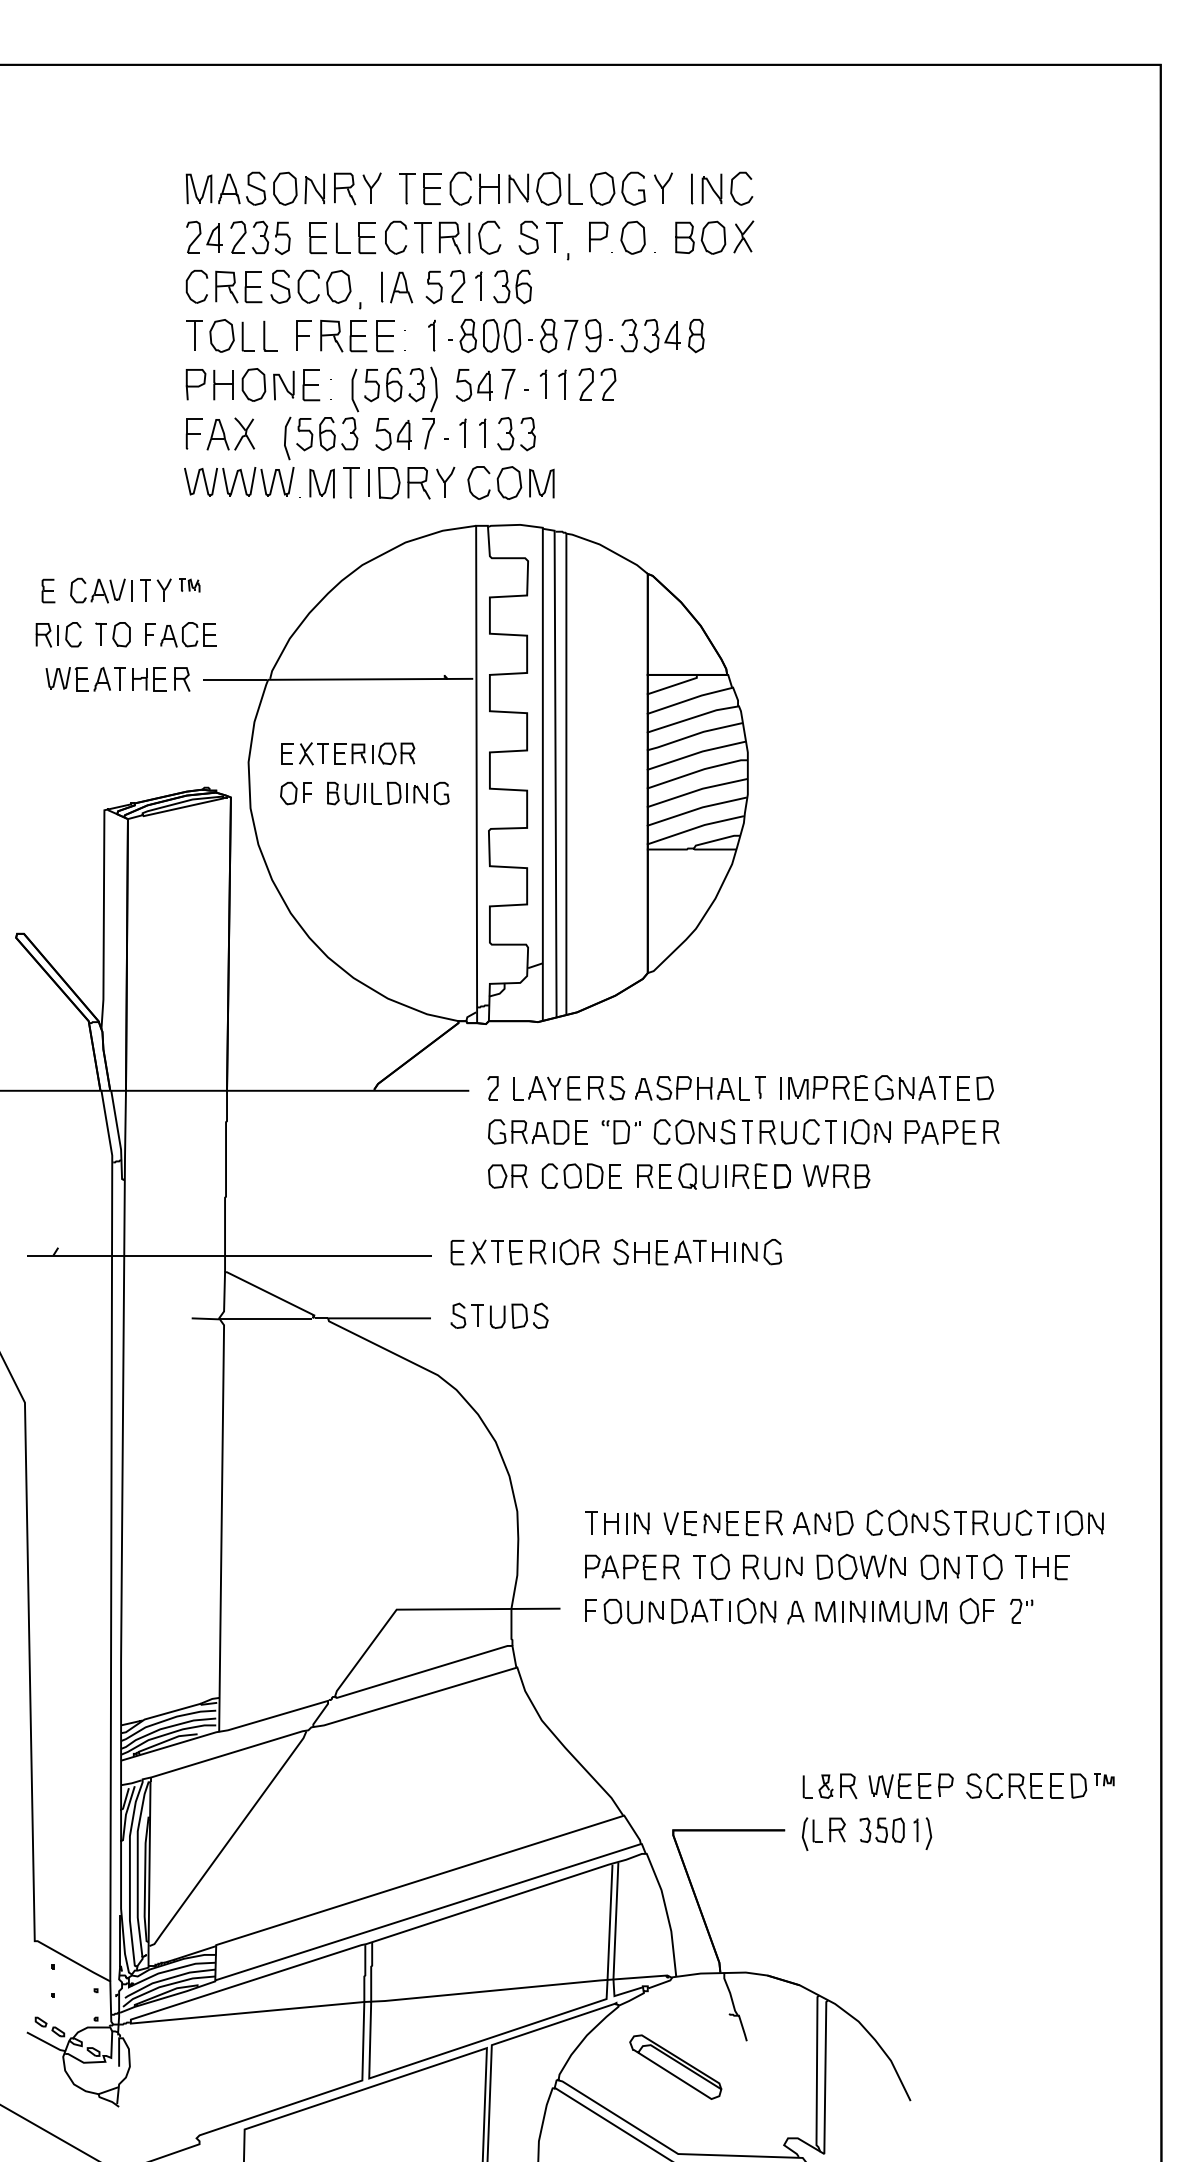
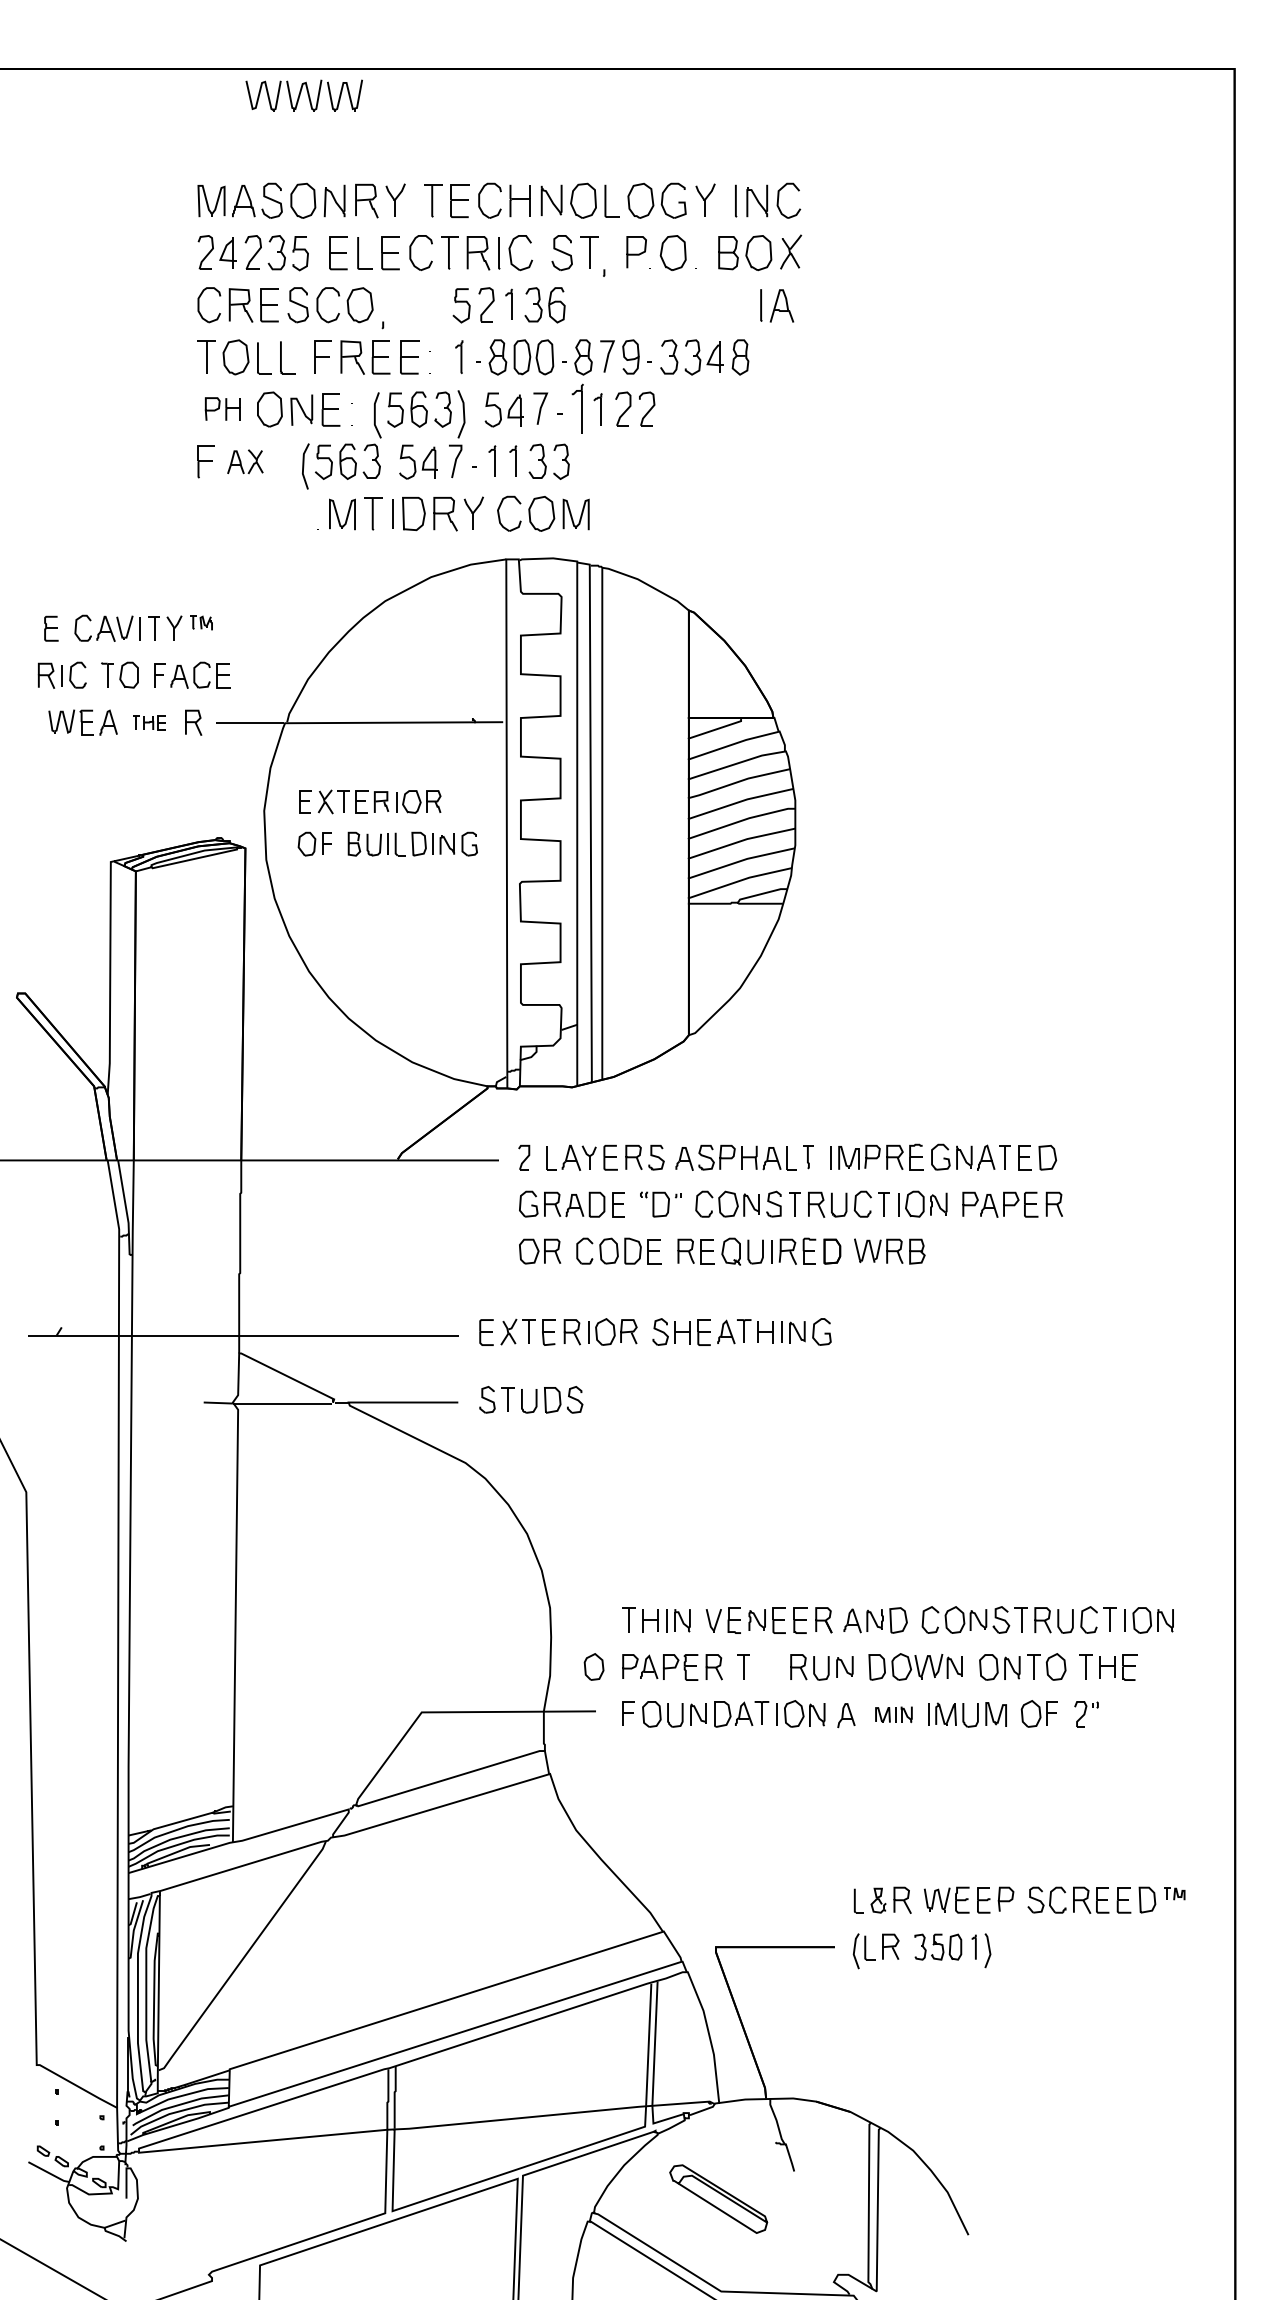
part: (397, 287) -> (777, 305), moved
part: (209, 383) -> (222, 408), size x0.7
part: (543, 383) -> (577, 408), size x1.6
part: (230, 433) -> (245, 461), size x0.7
part: (238, 481) -> (303, 95), moved
part: (140, 679) -> (149, 722), size x0.6
part: (719, 1566) -> (593, 1666), moved
part: (840, 1611) -> (893, 1714), size x0.7

